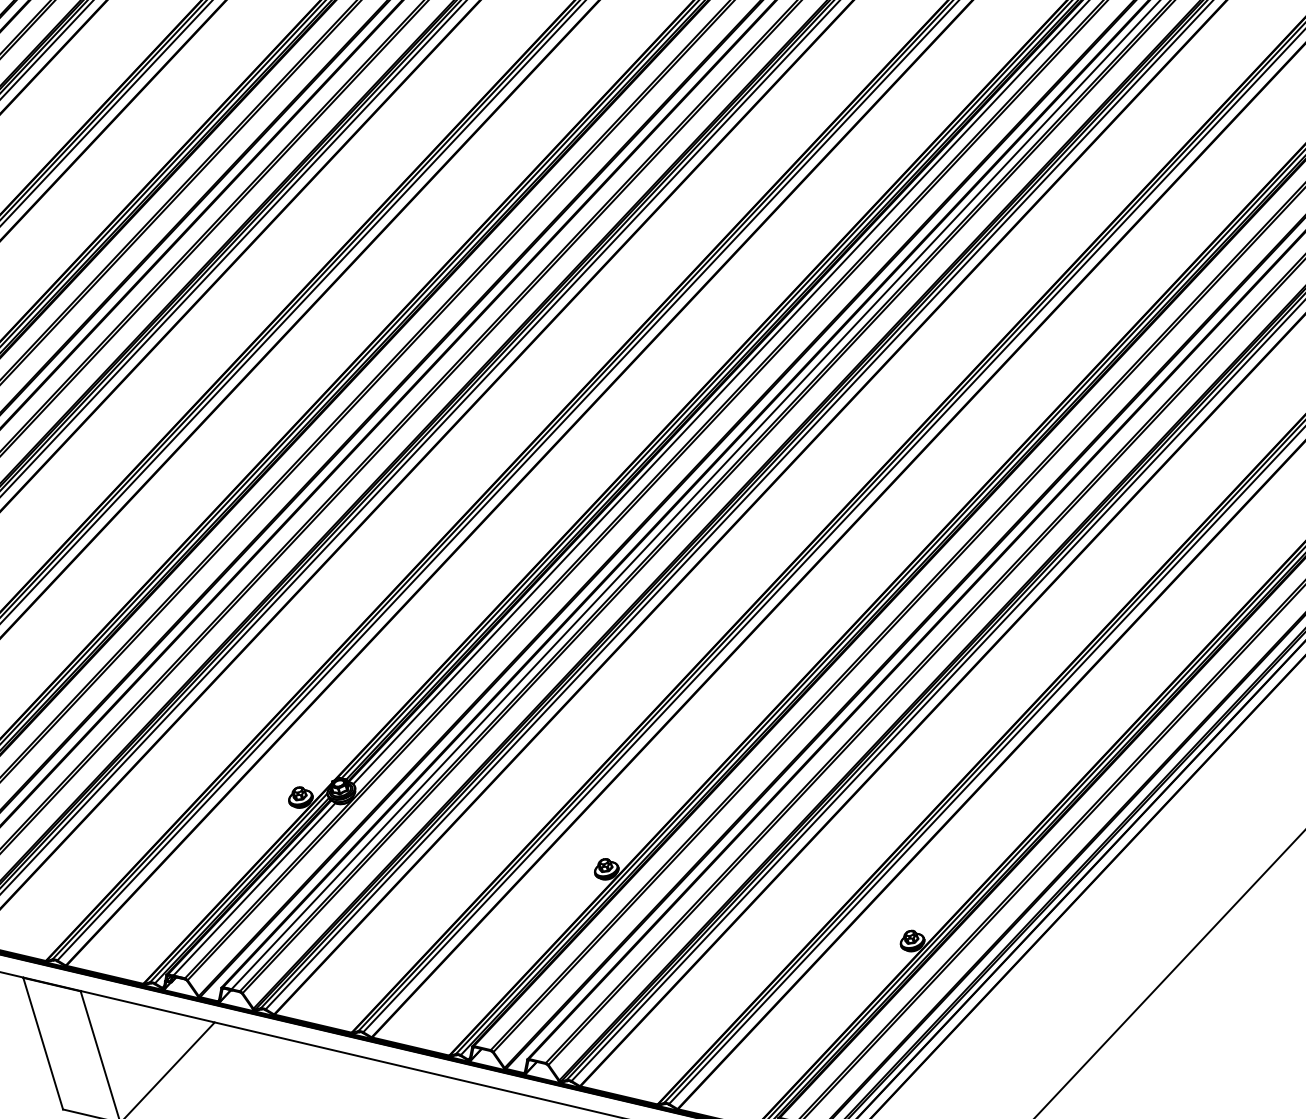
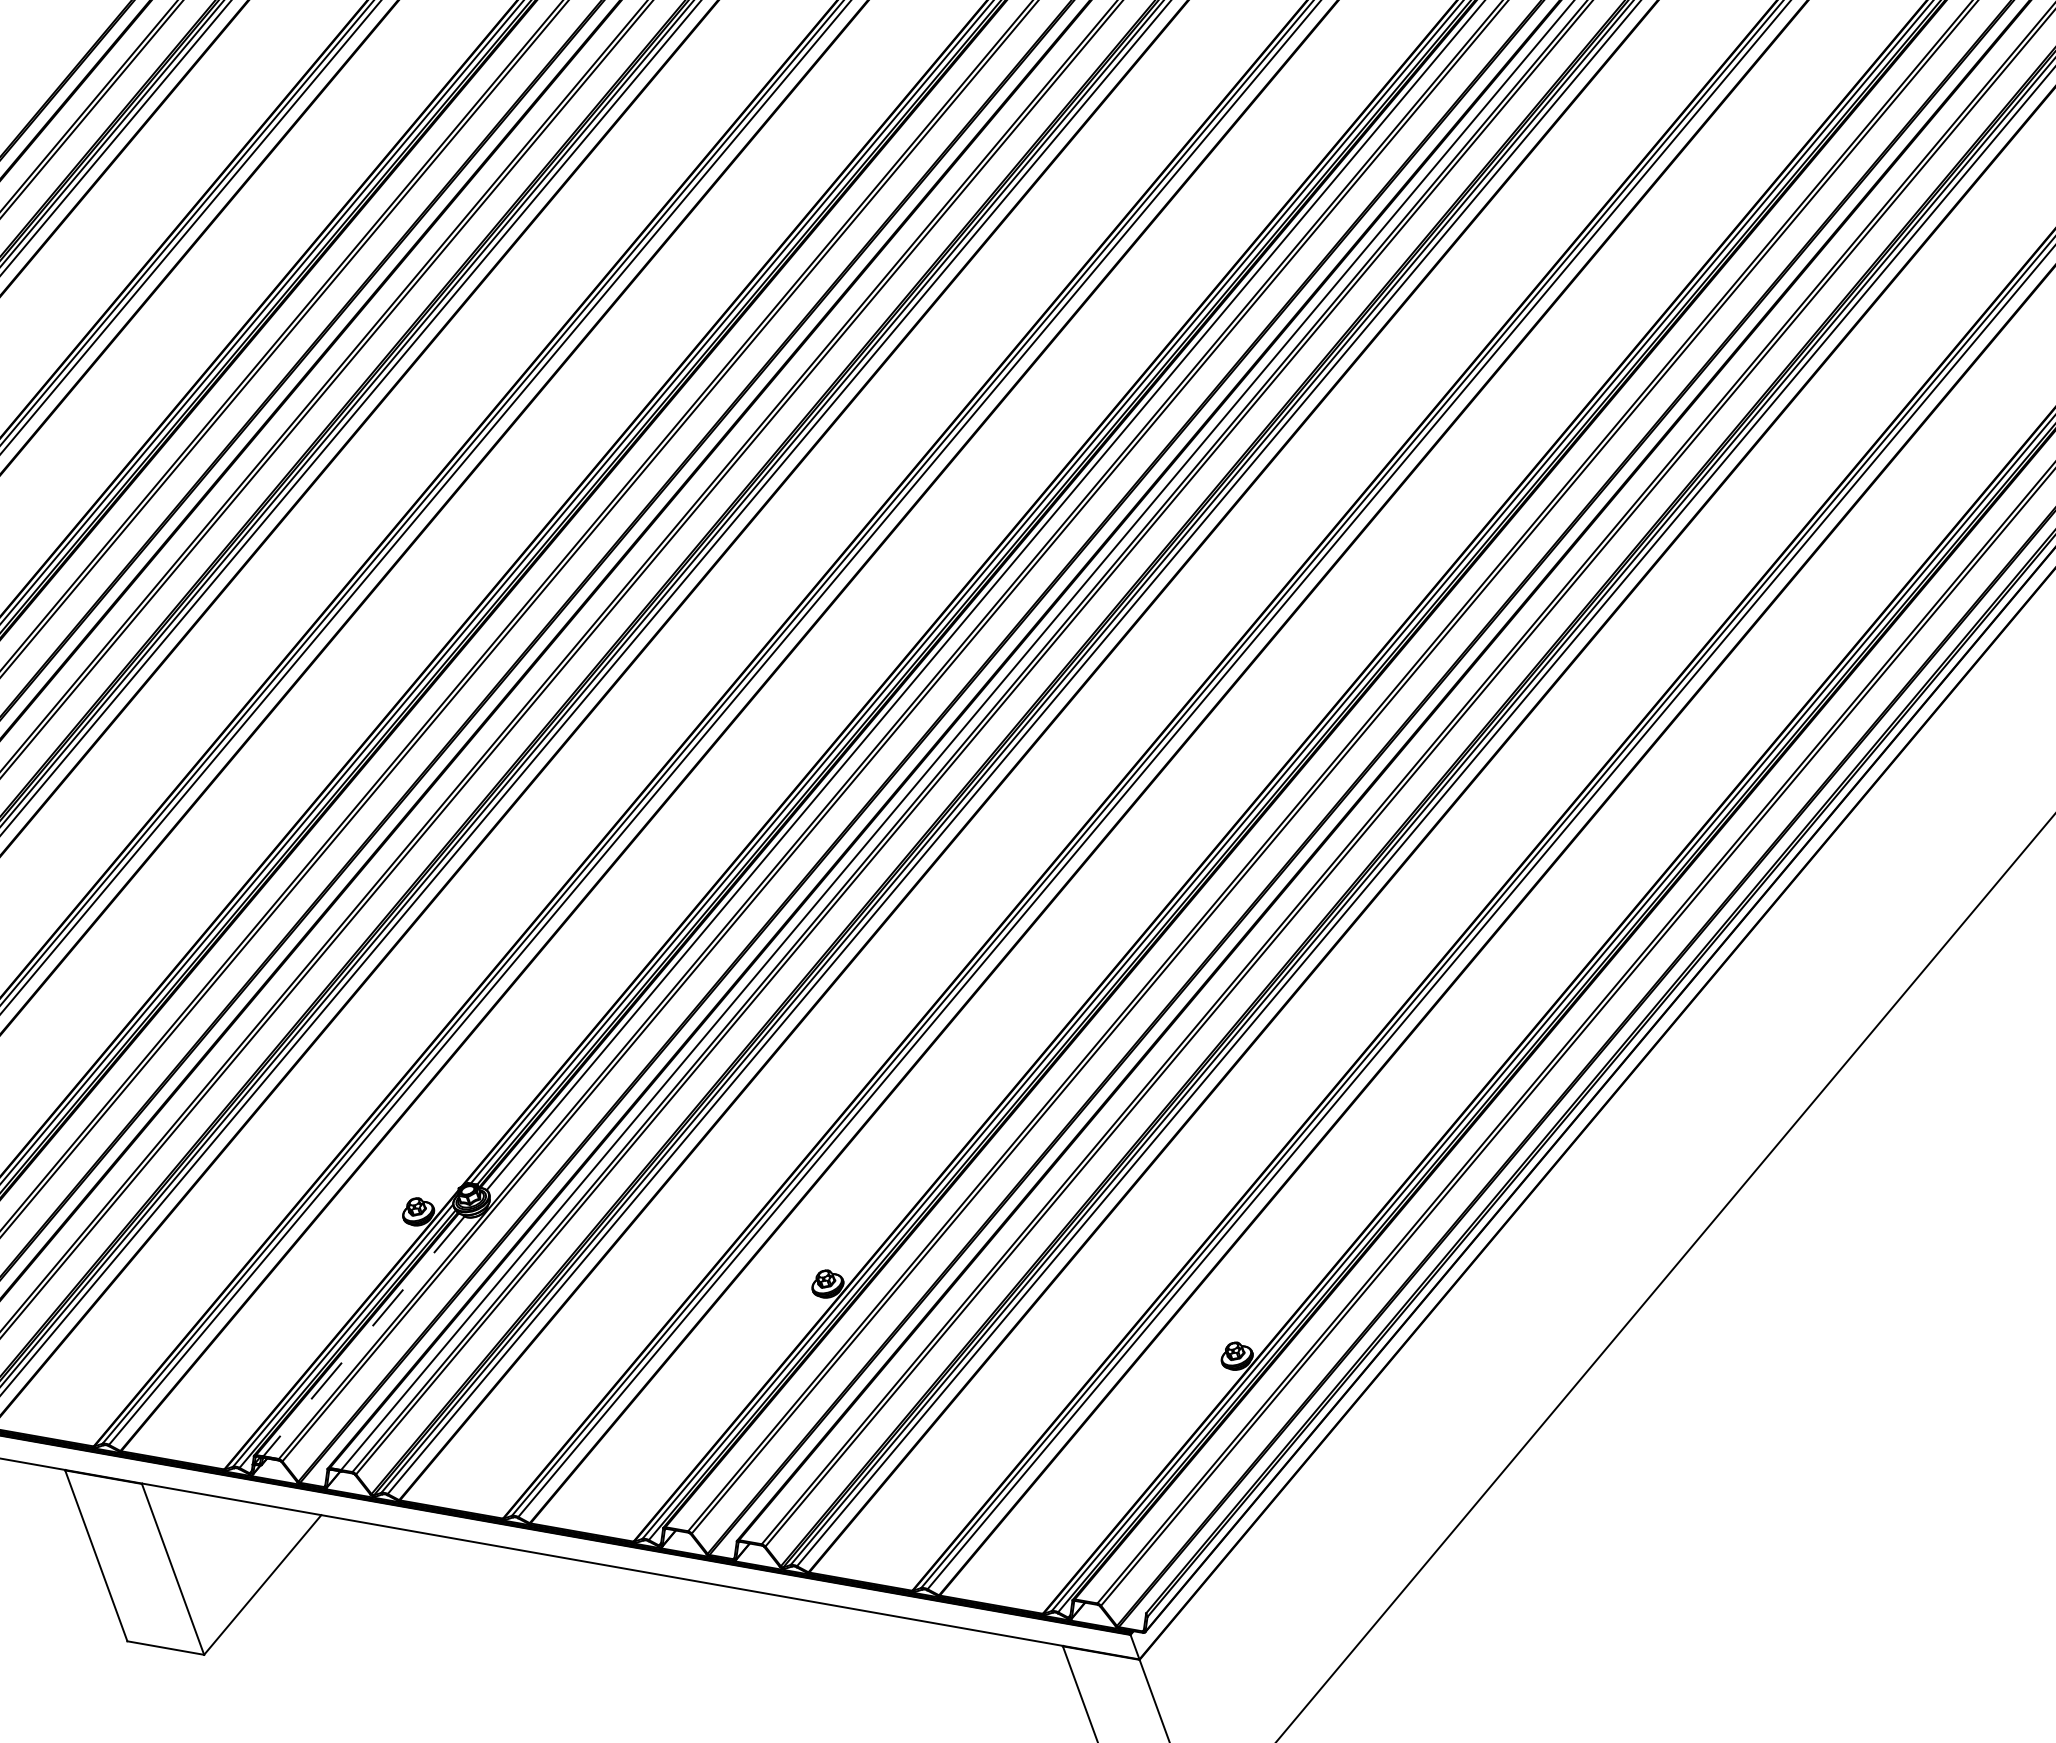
line: (254, 889) -> (364, 1336), solid -> dashed

